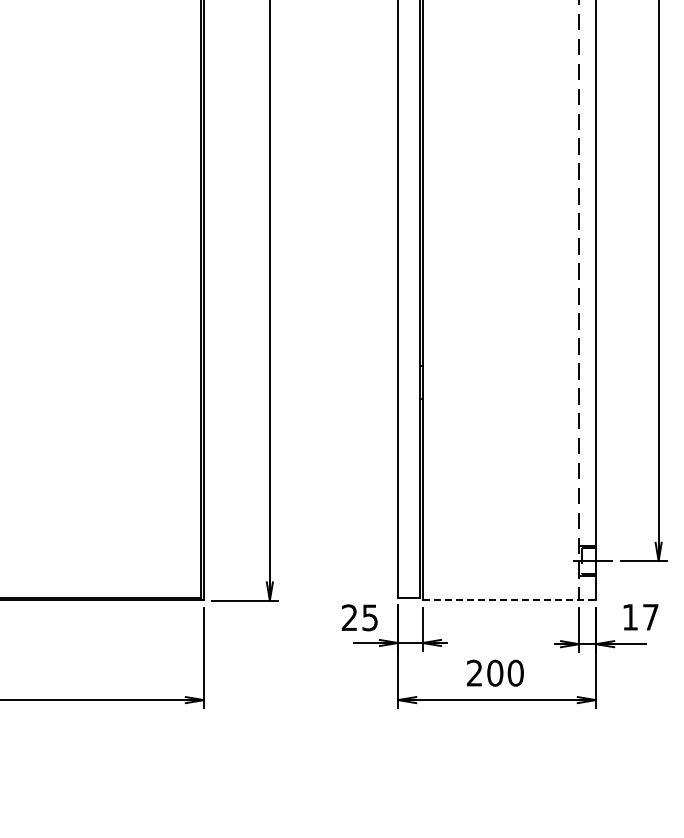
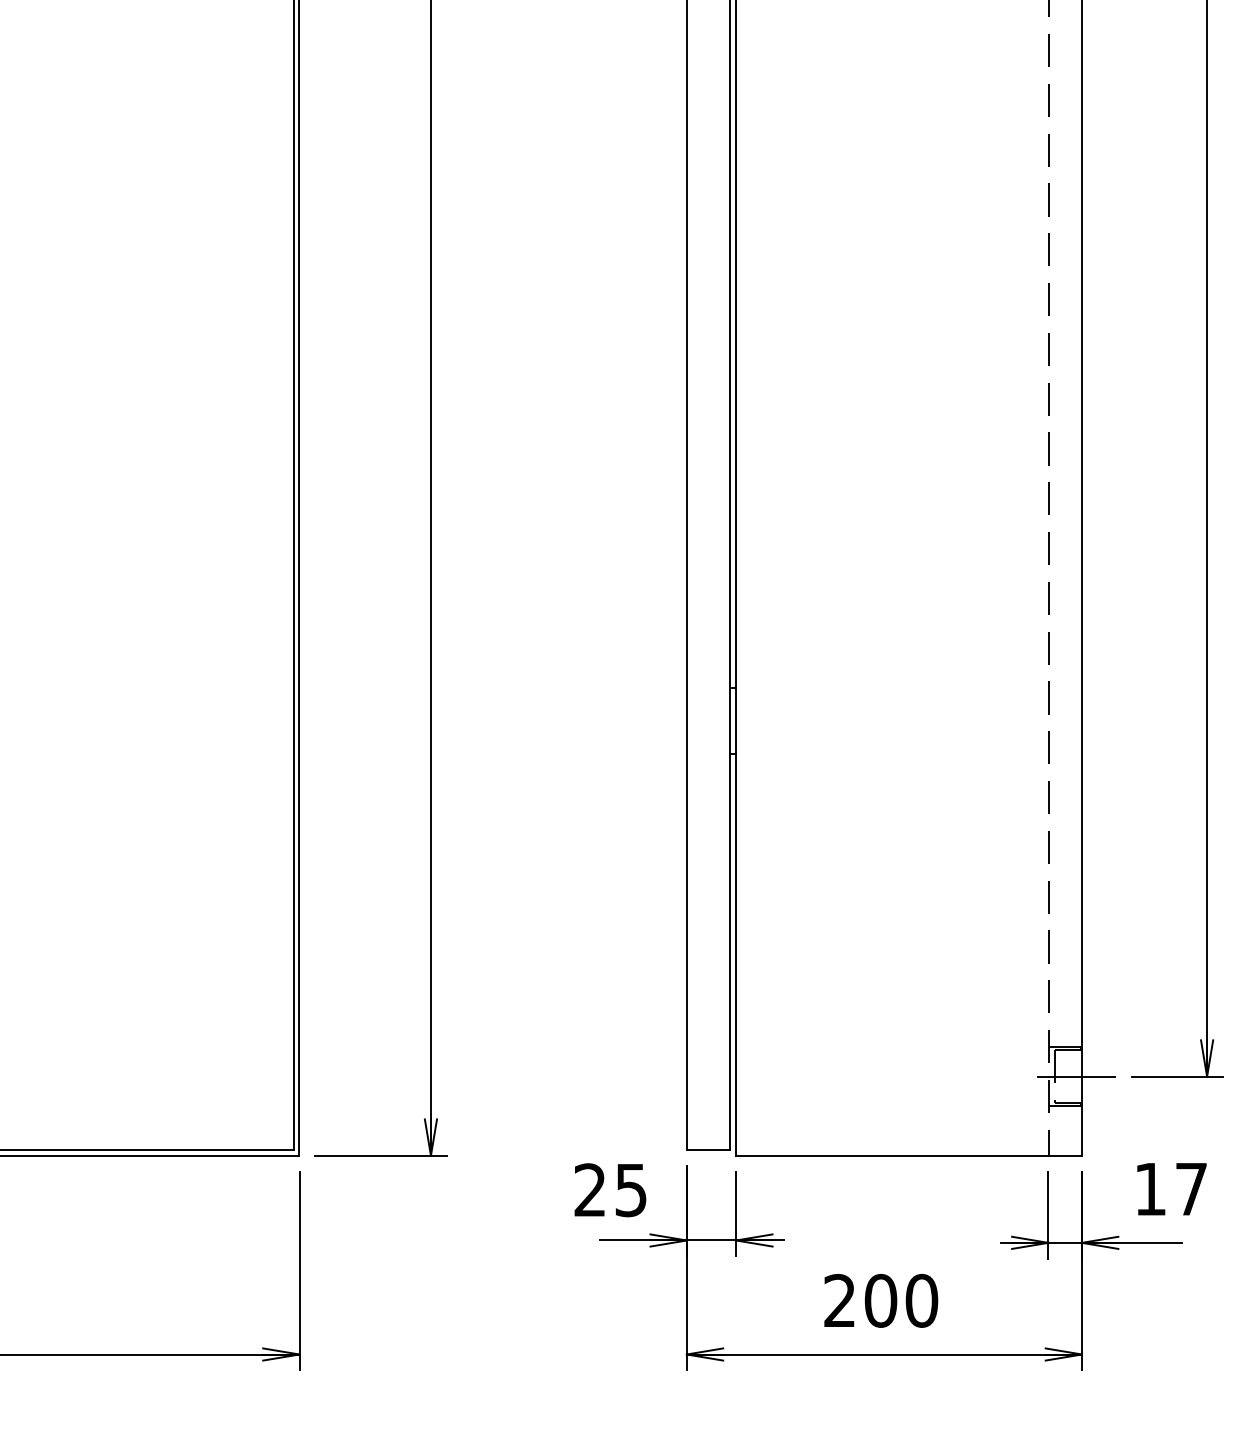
line: (509, 600) -> (909, 1155), dashed -> solid

